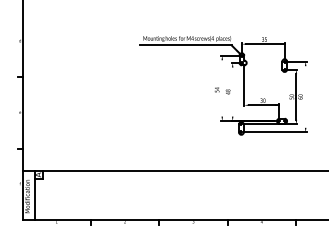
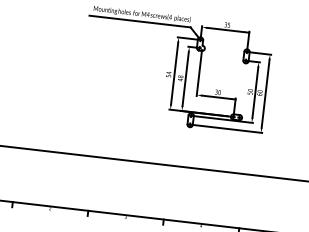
line: (222, 88) -> (174, 73), added
line: (232, 91) -> (185, 78), added
line: (305, 96) -> (265, 93), added

